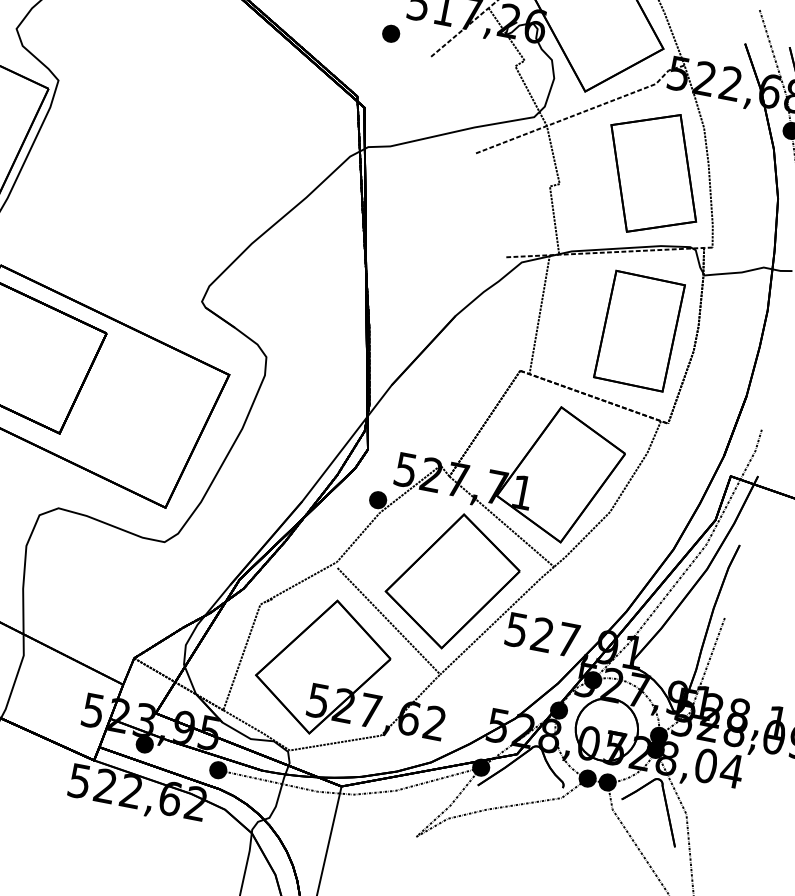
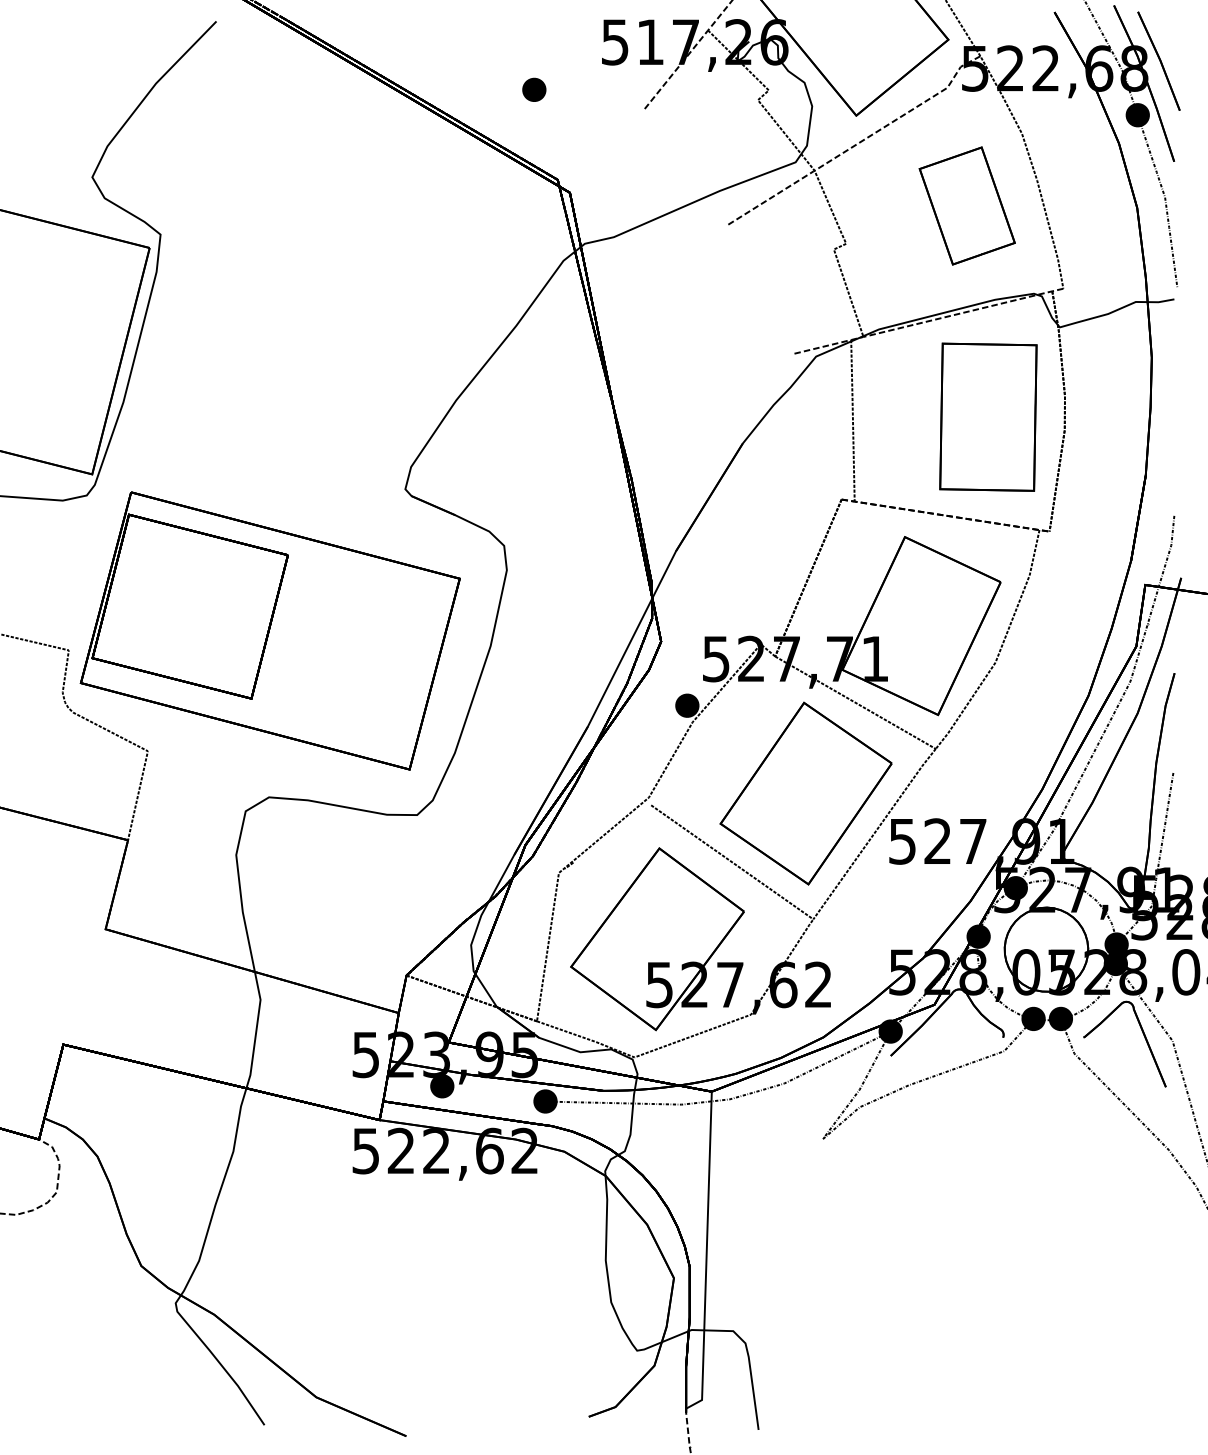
part: (391, 33) -> (534, 89), moved
part: (654, 173) -> (967, 205), size x0.7

